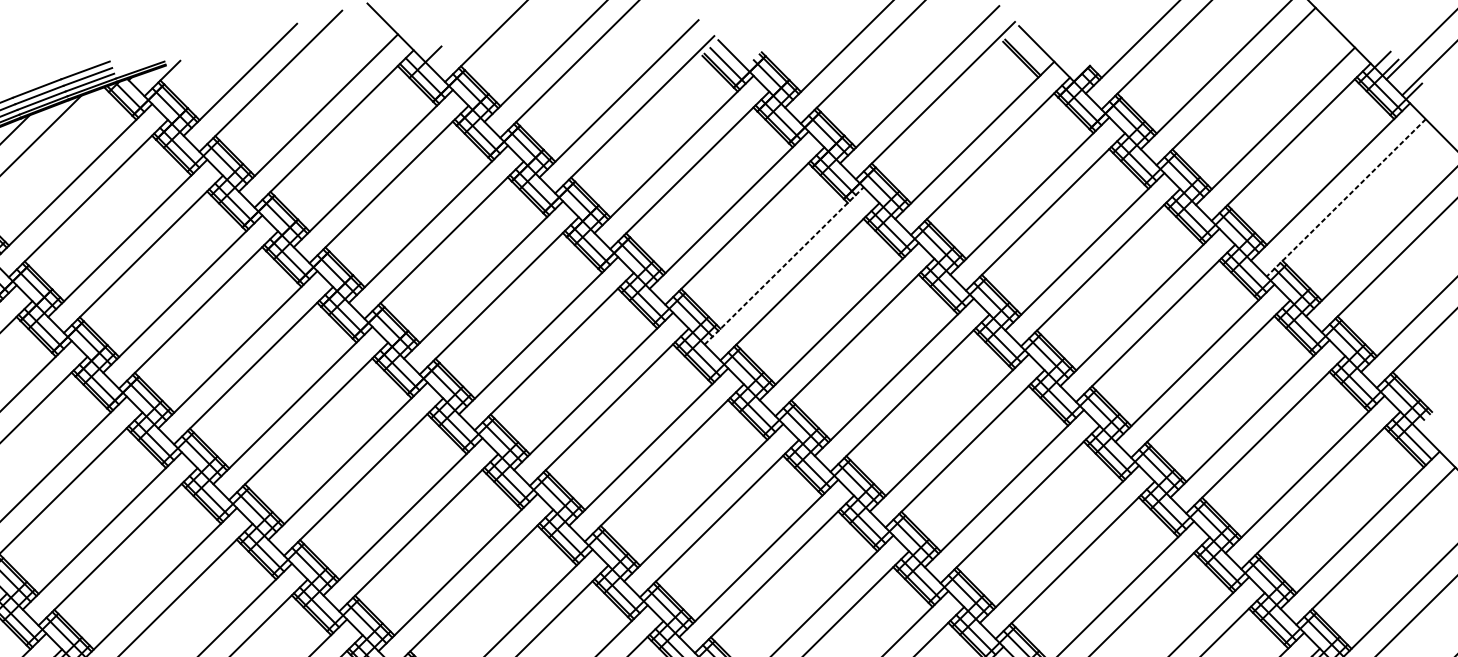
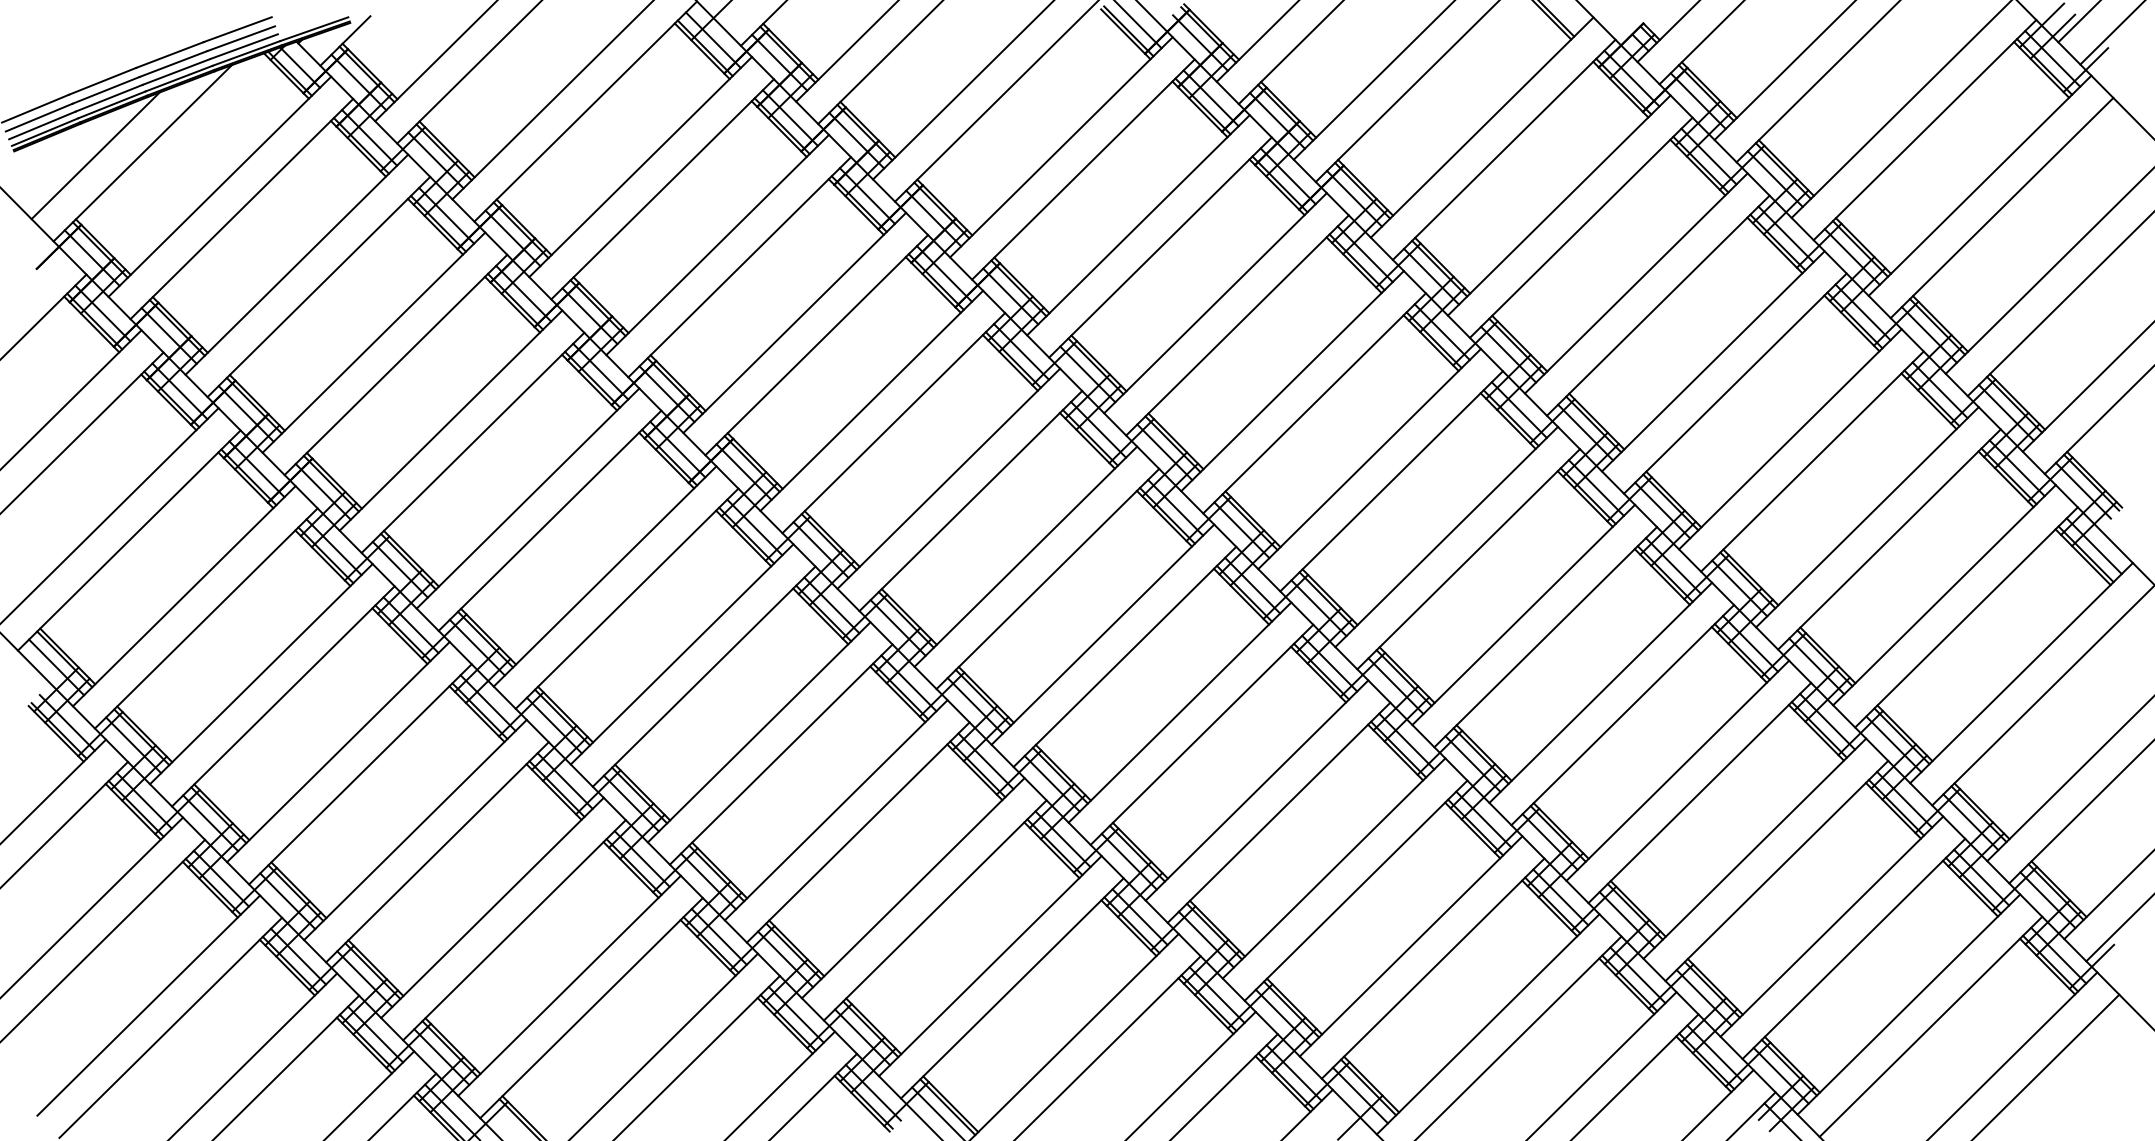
line: (1346, 198) -> (2002, 208), dashed -> solid
line: (784, 266) -> (1215, 303), dashed -> solid

